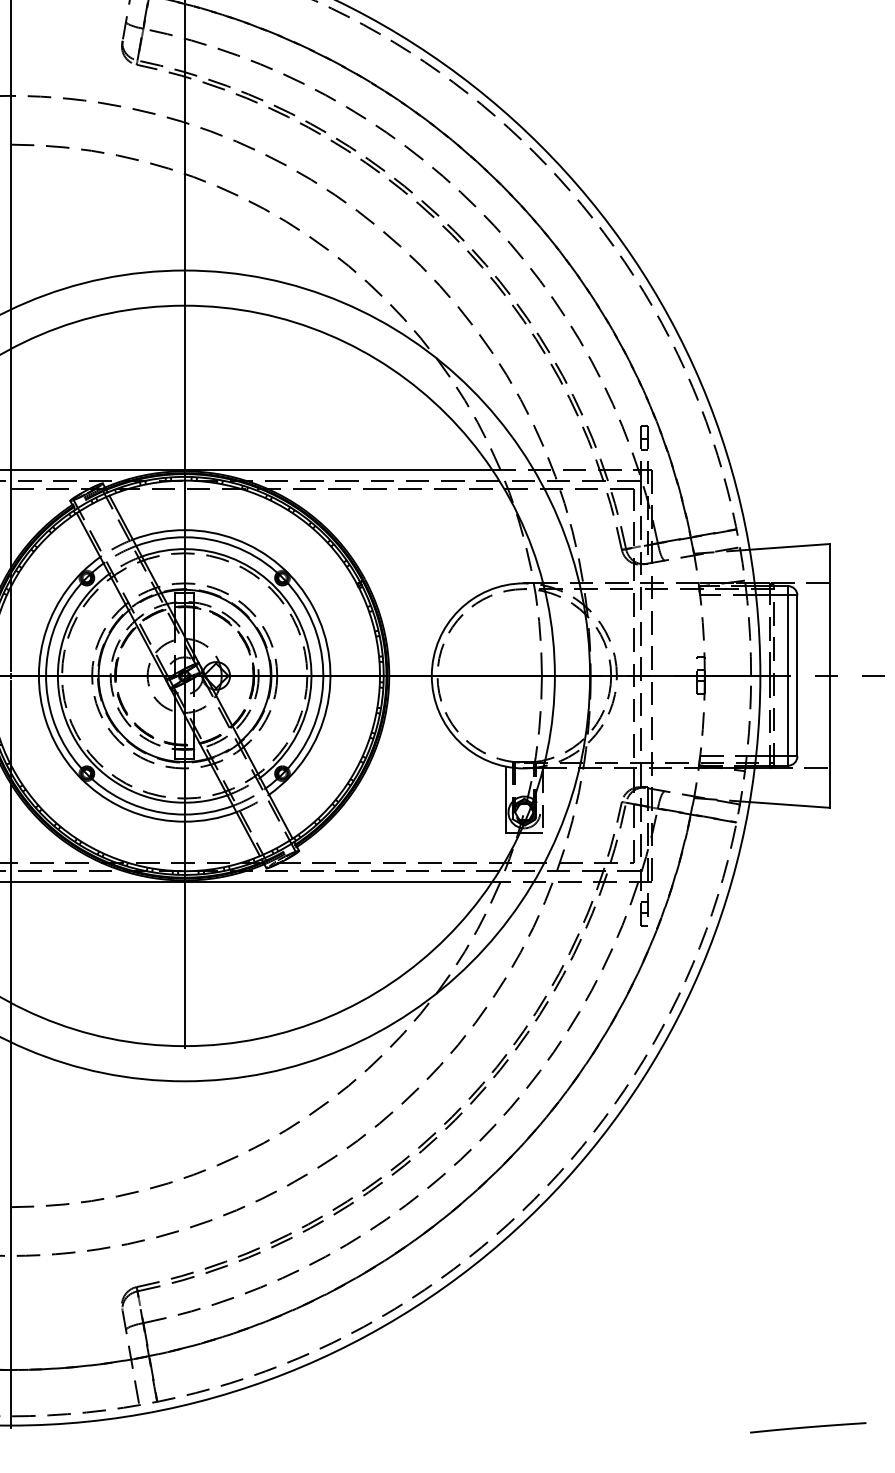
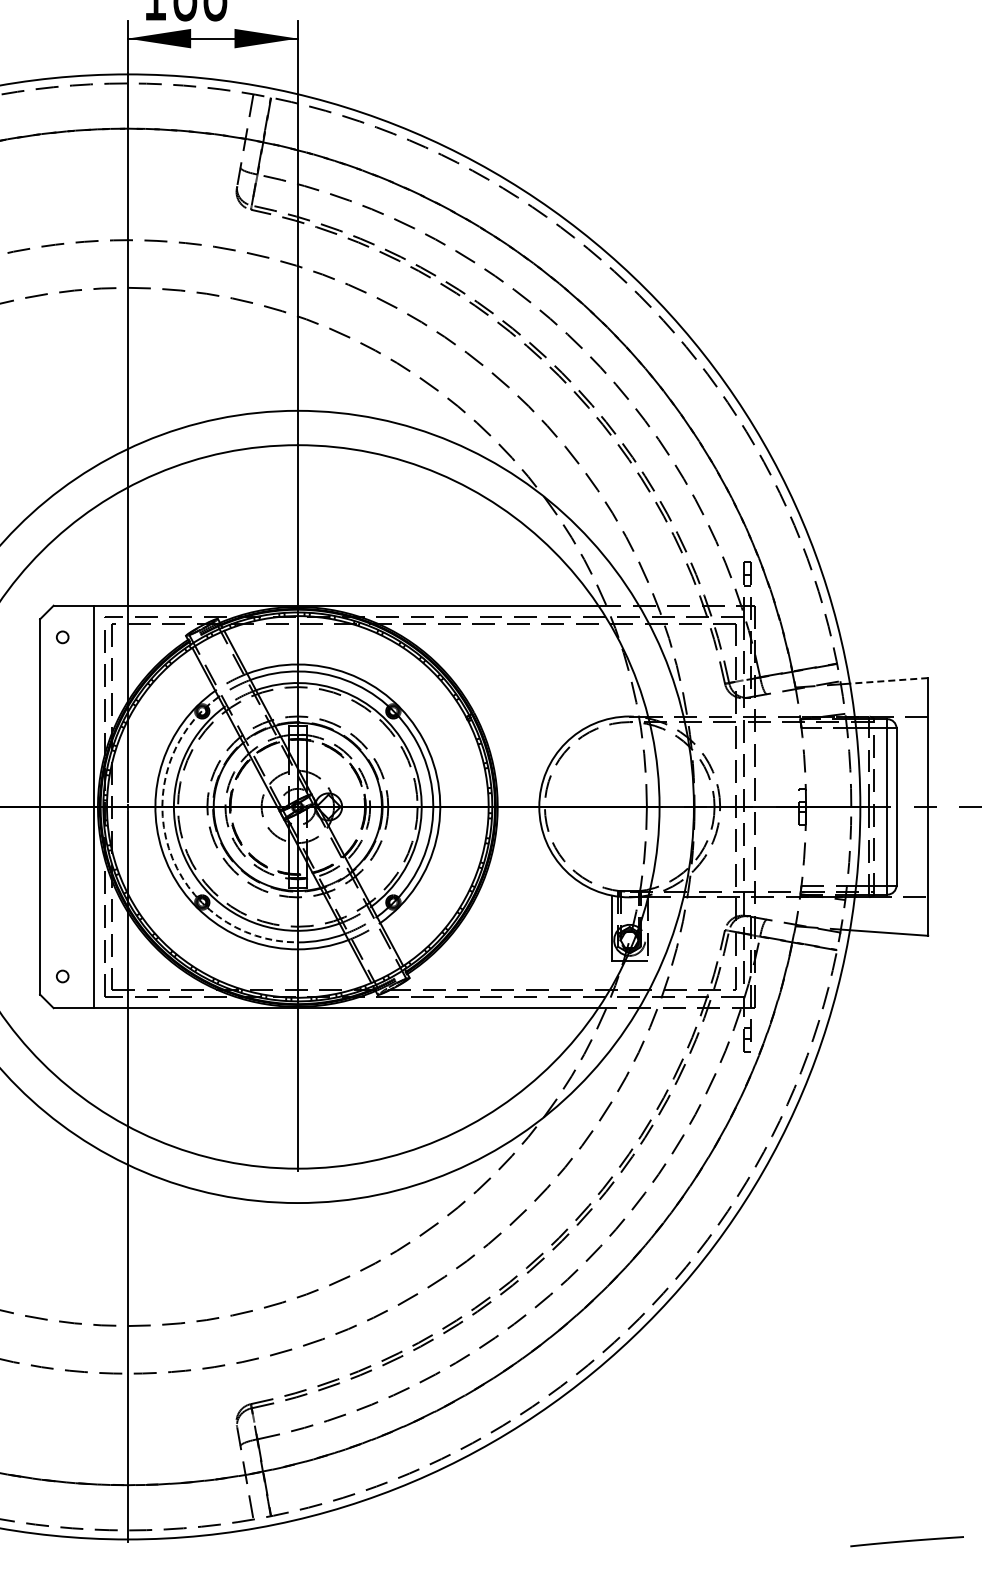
line: (789, 546) -> (888, 680), solid -> dashed
arc: (52, 718) -> (168, 848), solid -> dashed

